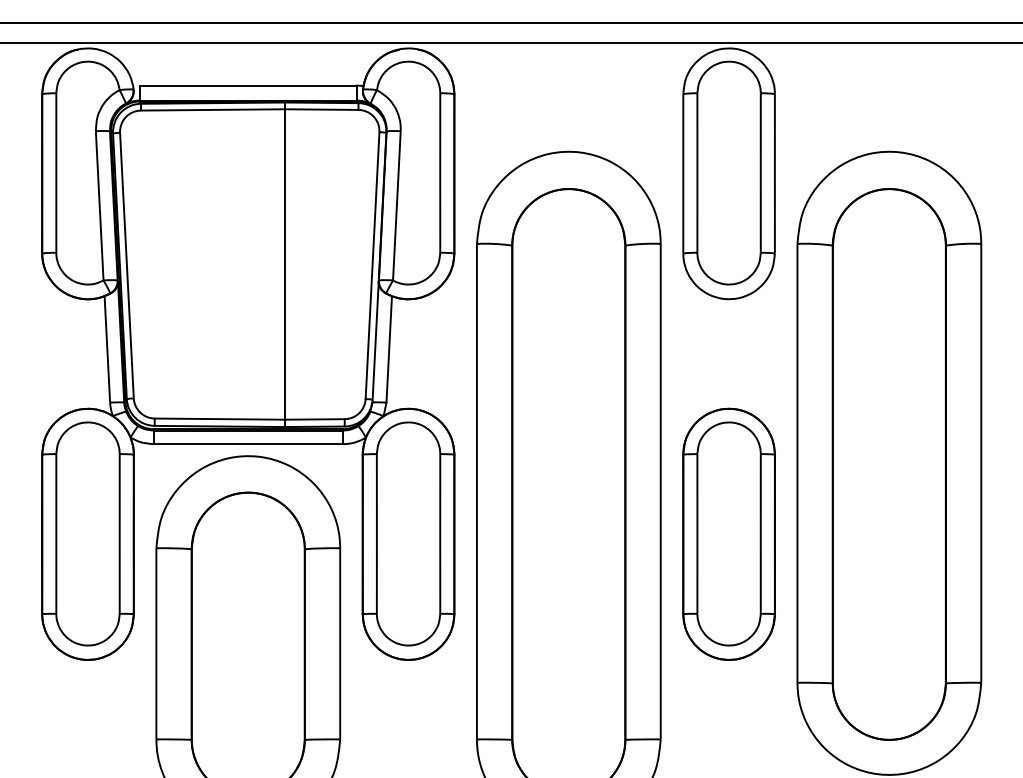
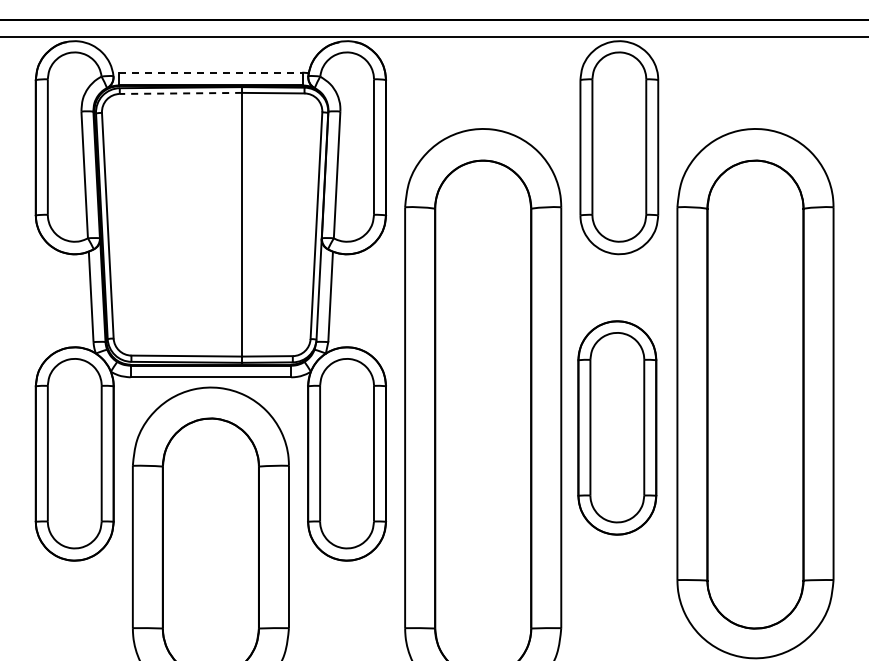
line: (248, 85) -> (211, 72), solid -> dashed
line: (212, 110) -> (180, 93), solid -> dashed
part: (729, 533) -> (617, 427), moved

